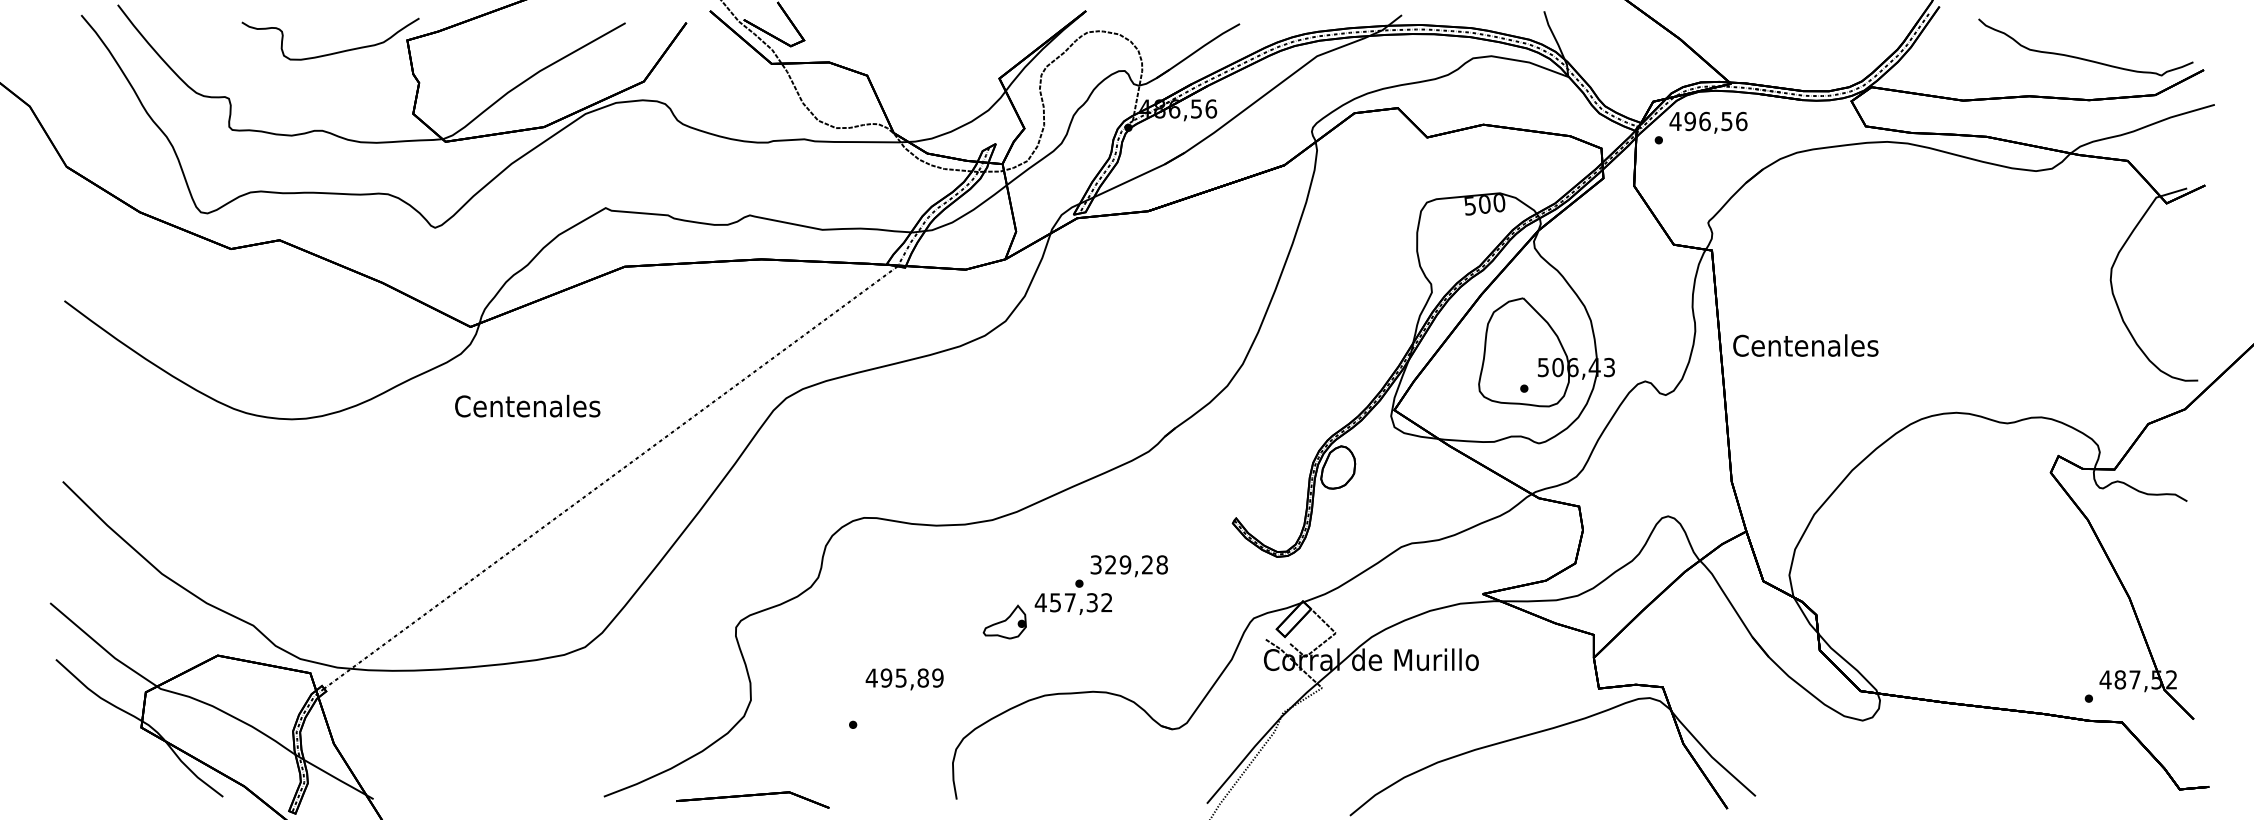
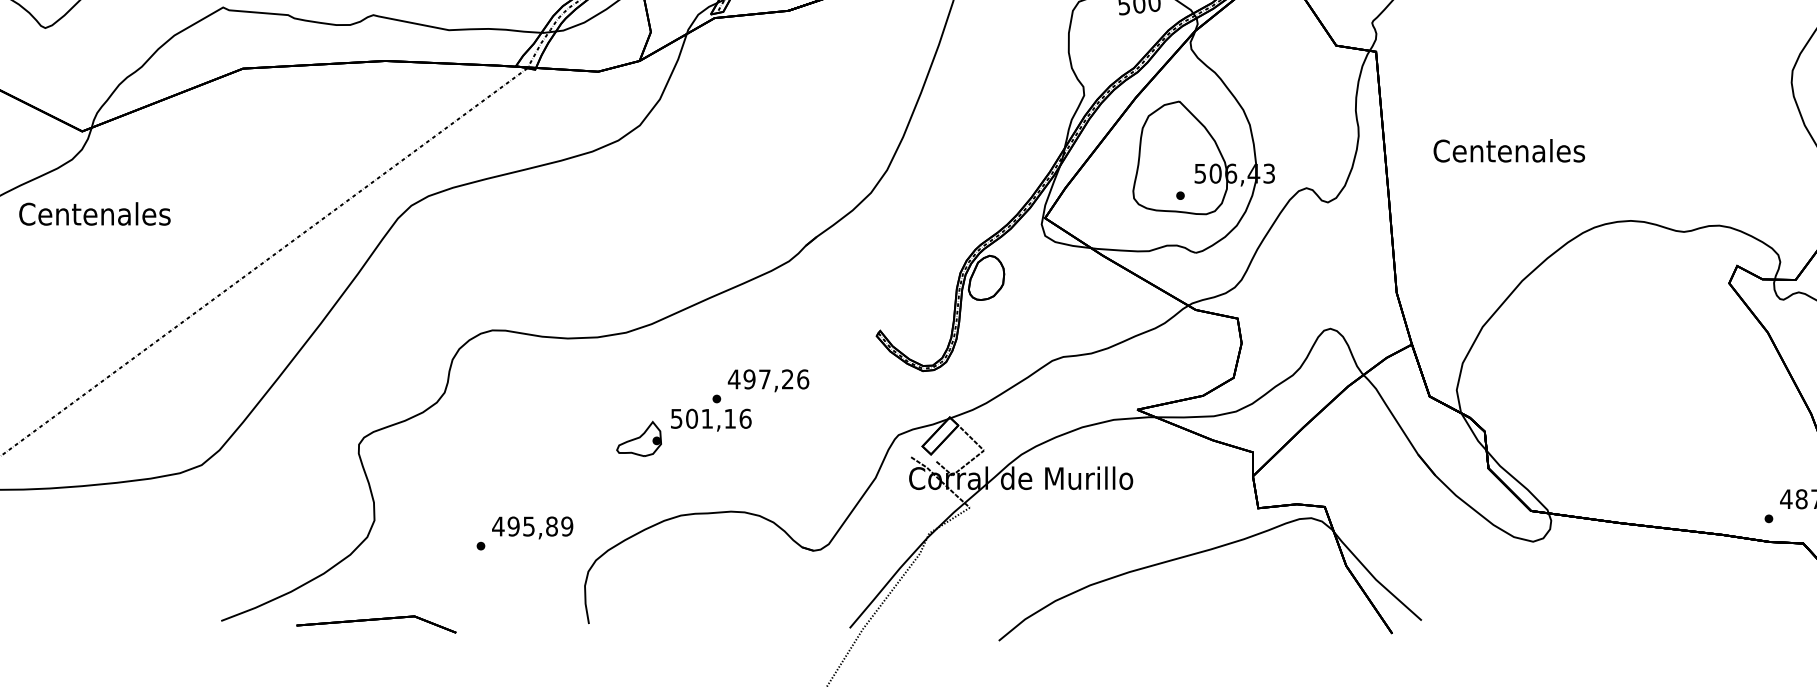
text: (1805, 345) -> (1508, 150), moved
text: (527, 405) -> (94, 213), moved
text: (1129, 564) -> (769, 378), 329,28 -> 497,26
text: (1073, 602) -> (710, 418), 457,32 -> 501,16
text: (904, 679) -> (532, 528), moved

